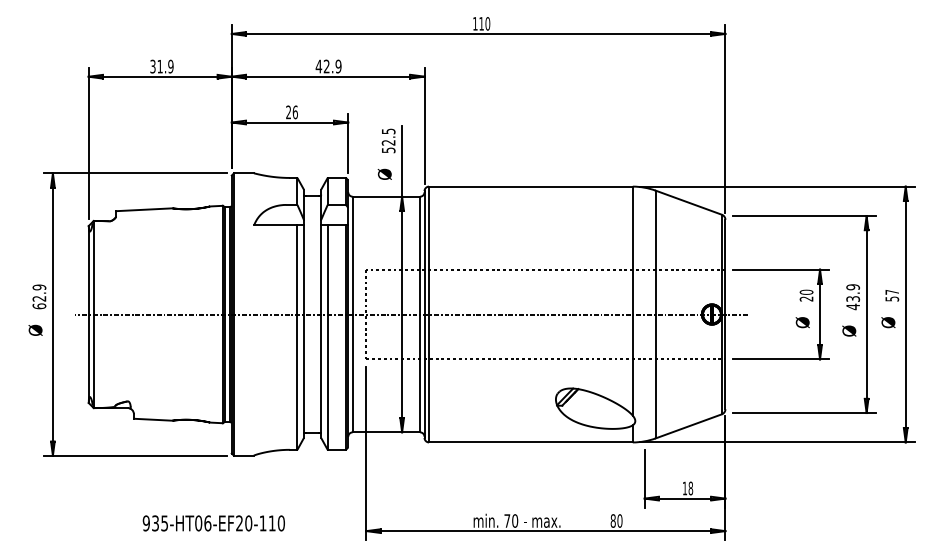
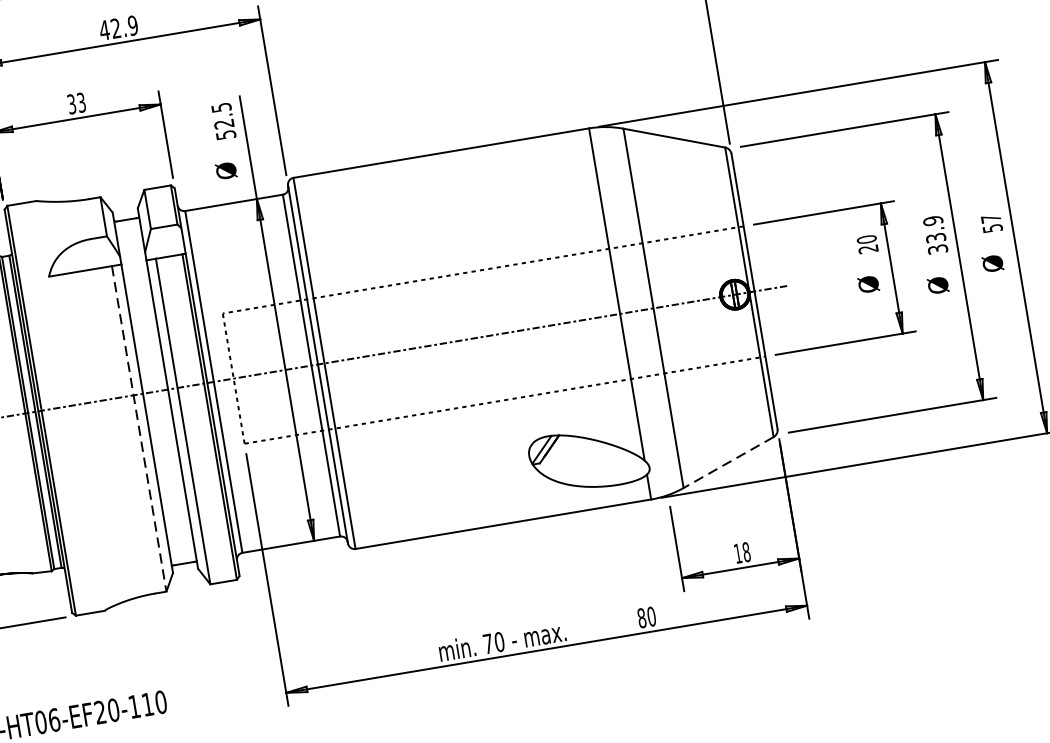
text: (291, 112) -> (75, 103), 26 -> 33
text: (853, 306) -> (938, 248), 43.9 -> 33.9
line: (297, 338) -> (139, 430), solid -> dashed
line: (688, 426) -> (728, 462), solid -> dashed

